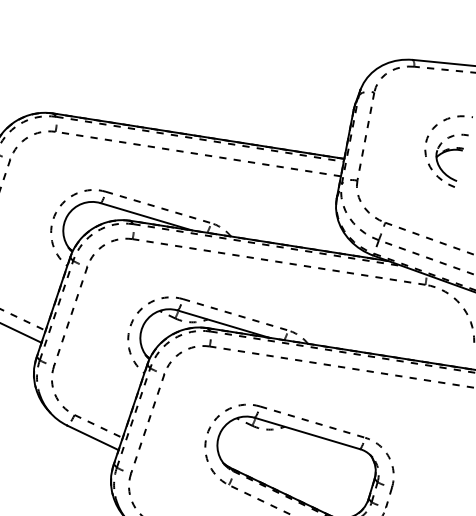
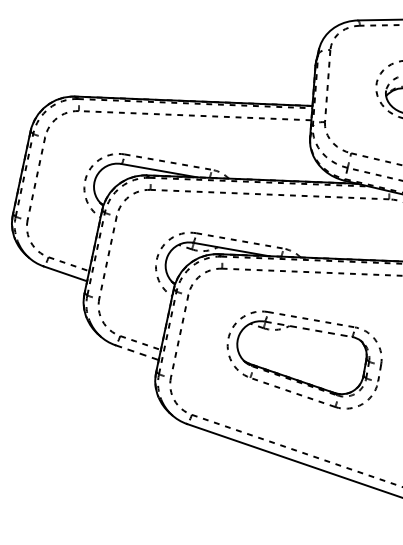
line: (307, 433) -> (308, 329), solid -> dashed
line: (93, 437) -> (137, 352), solid -> dashed

